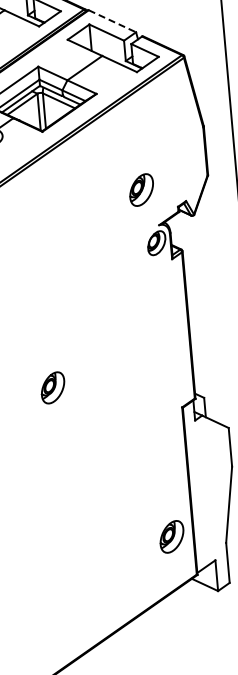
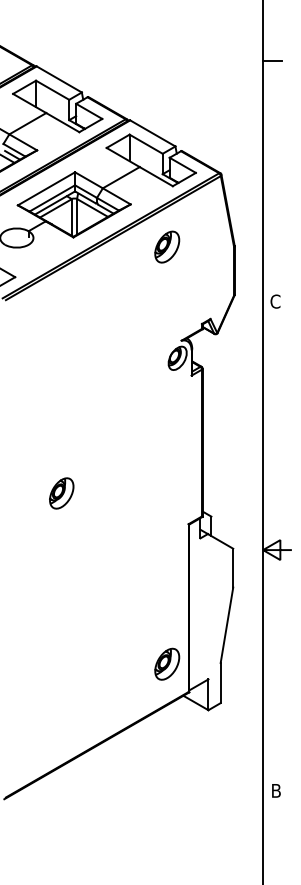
line: (113, 21) -> (153, 133), dashed -> solid
part: (141, 189) -> (167, 246), moved
part: (172, 536) -> (167, 663), moved

